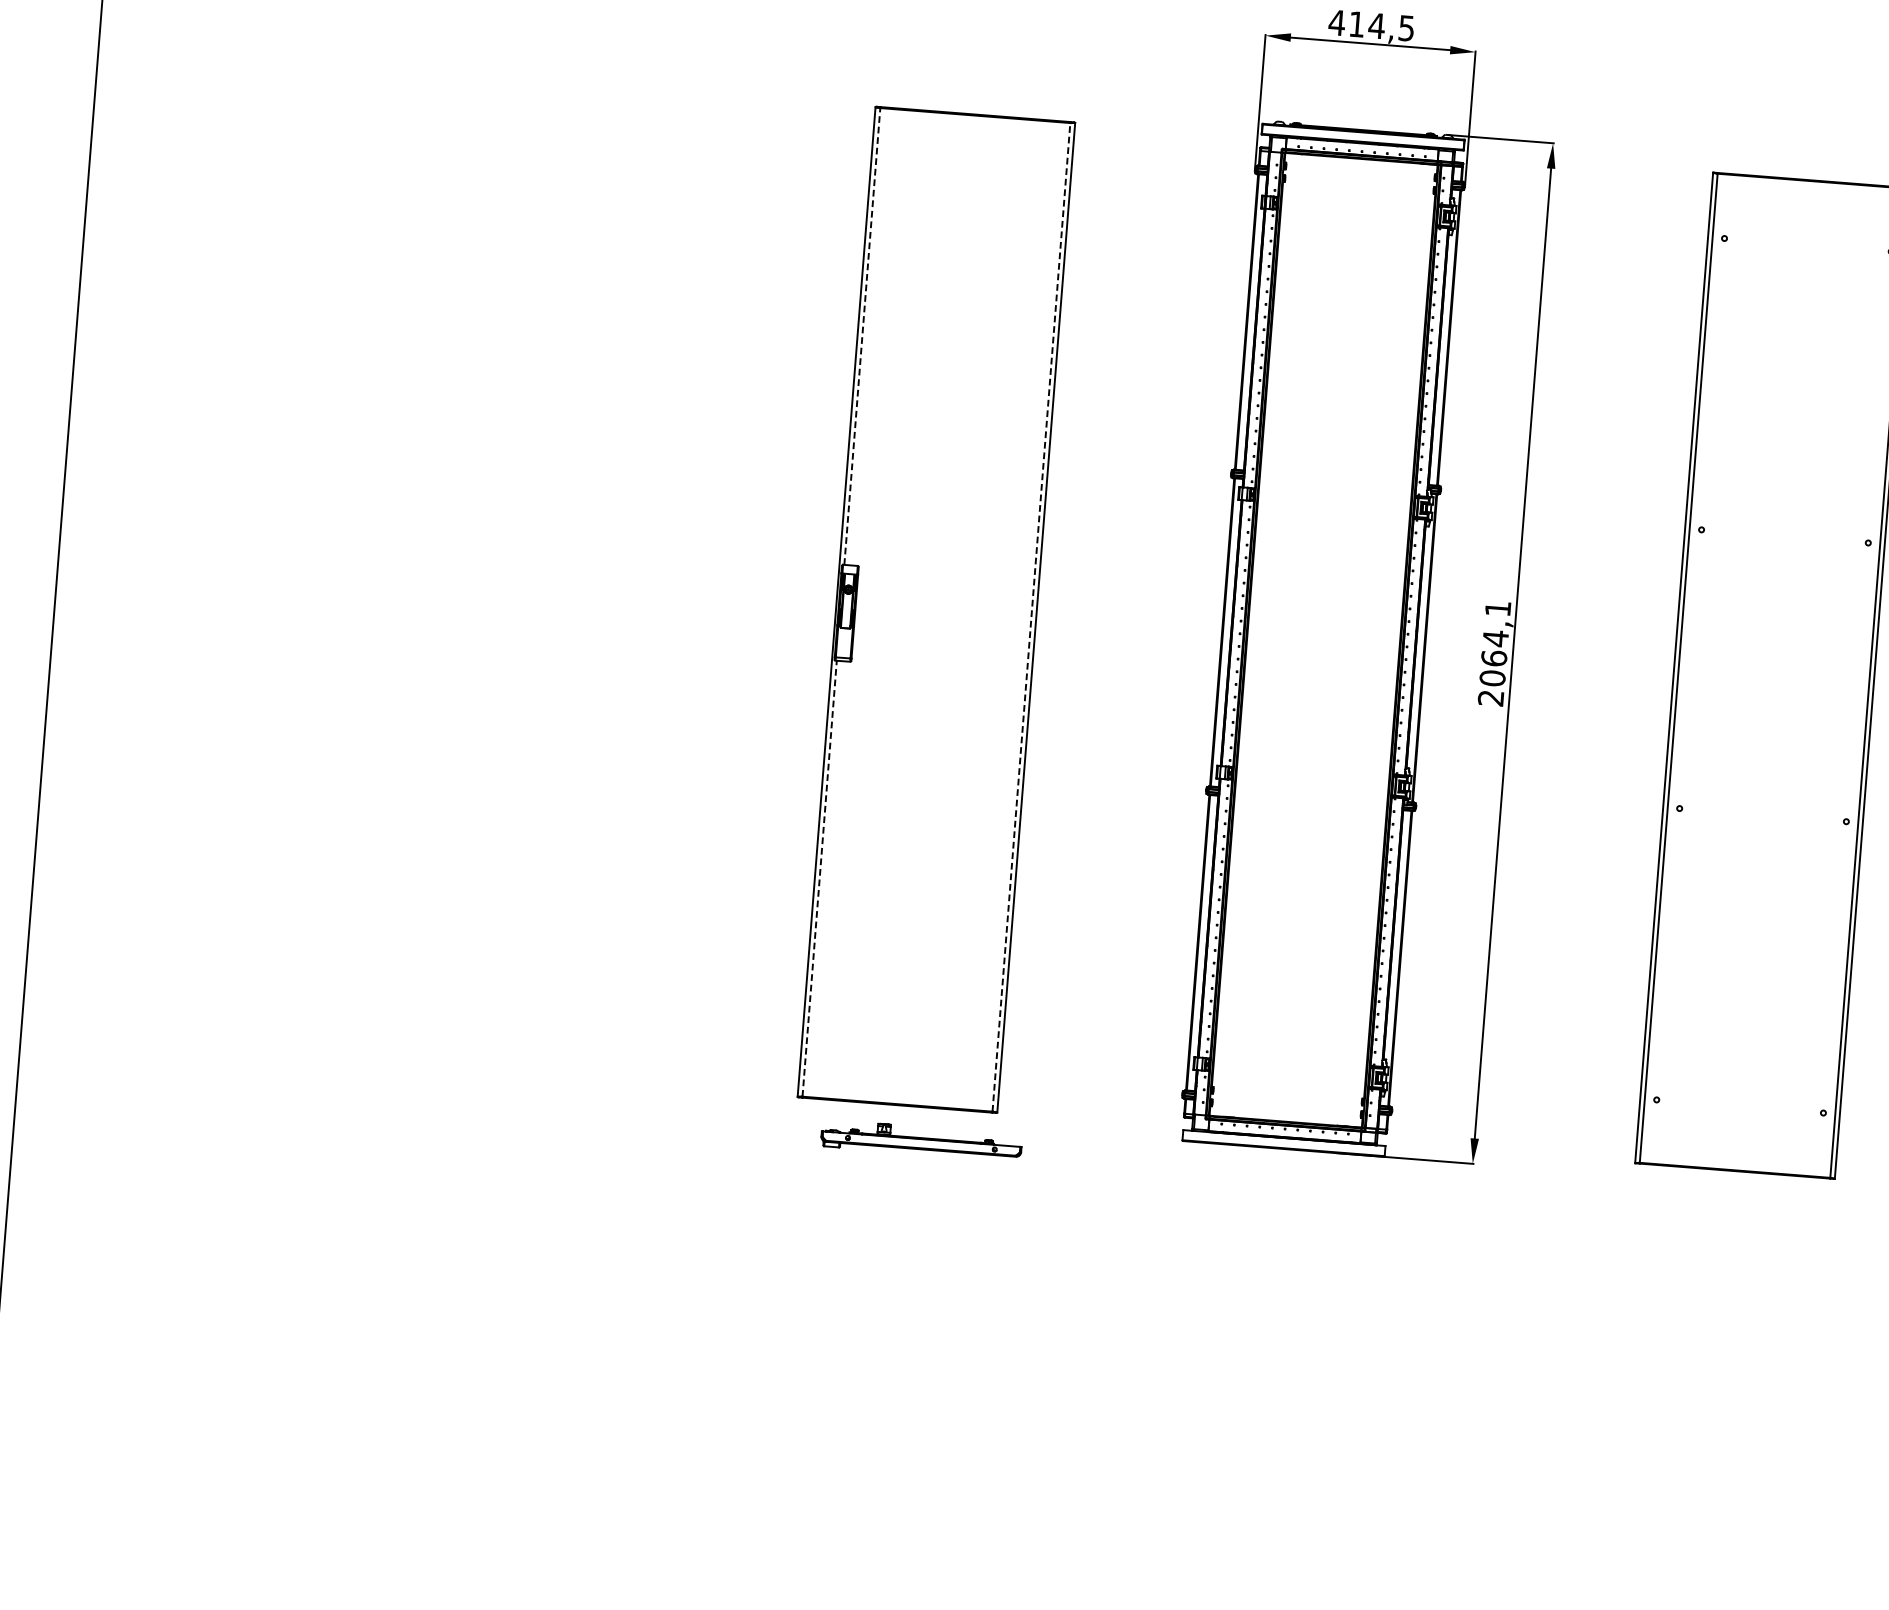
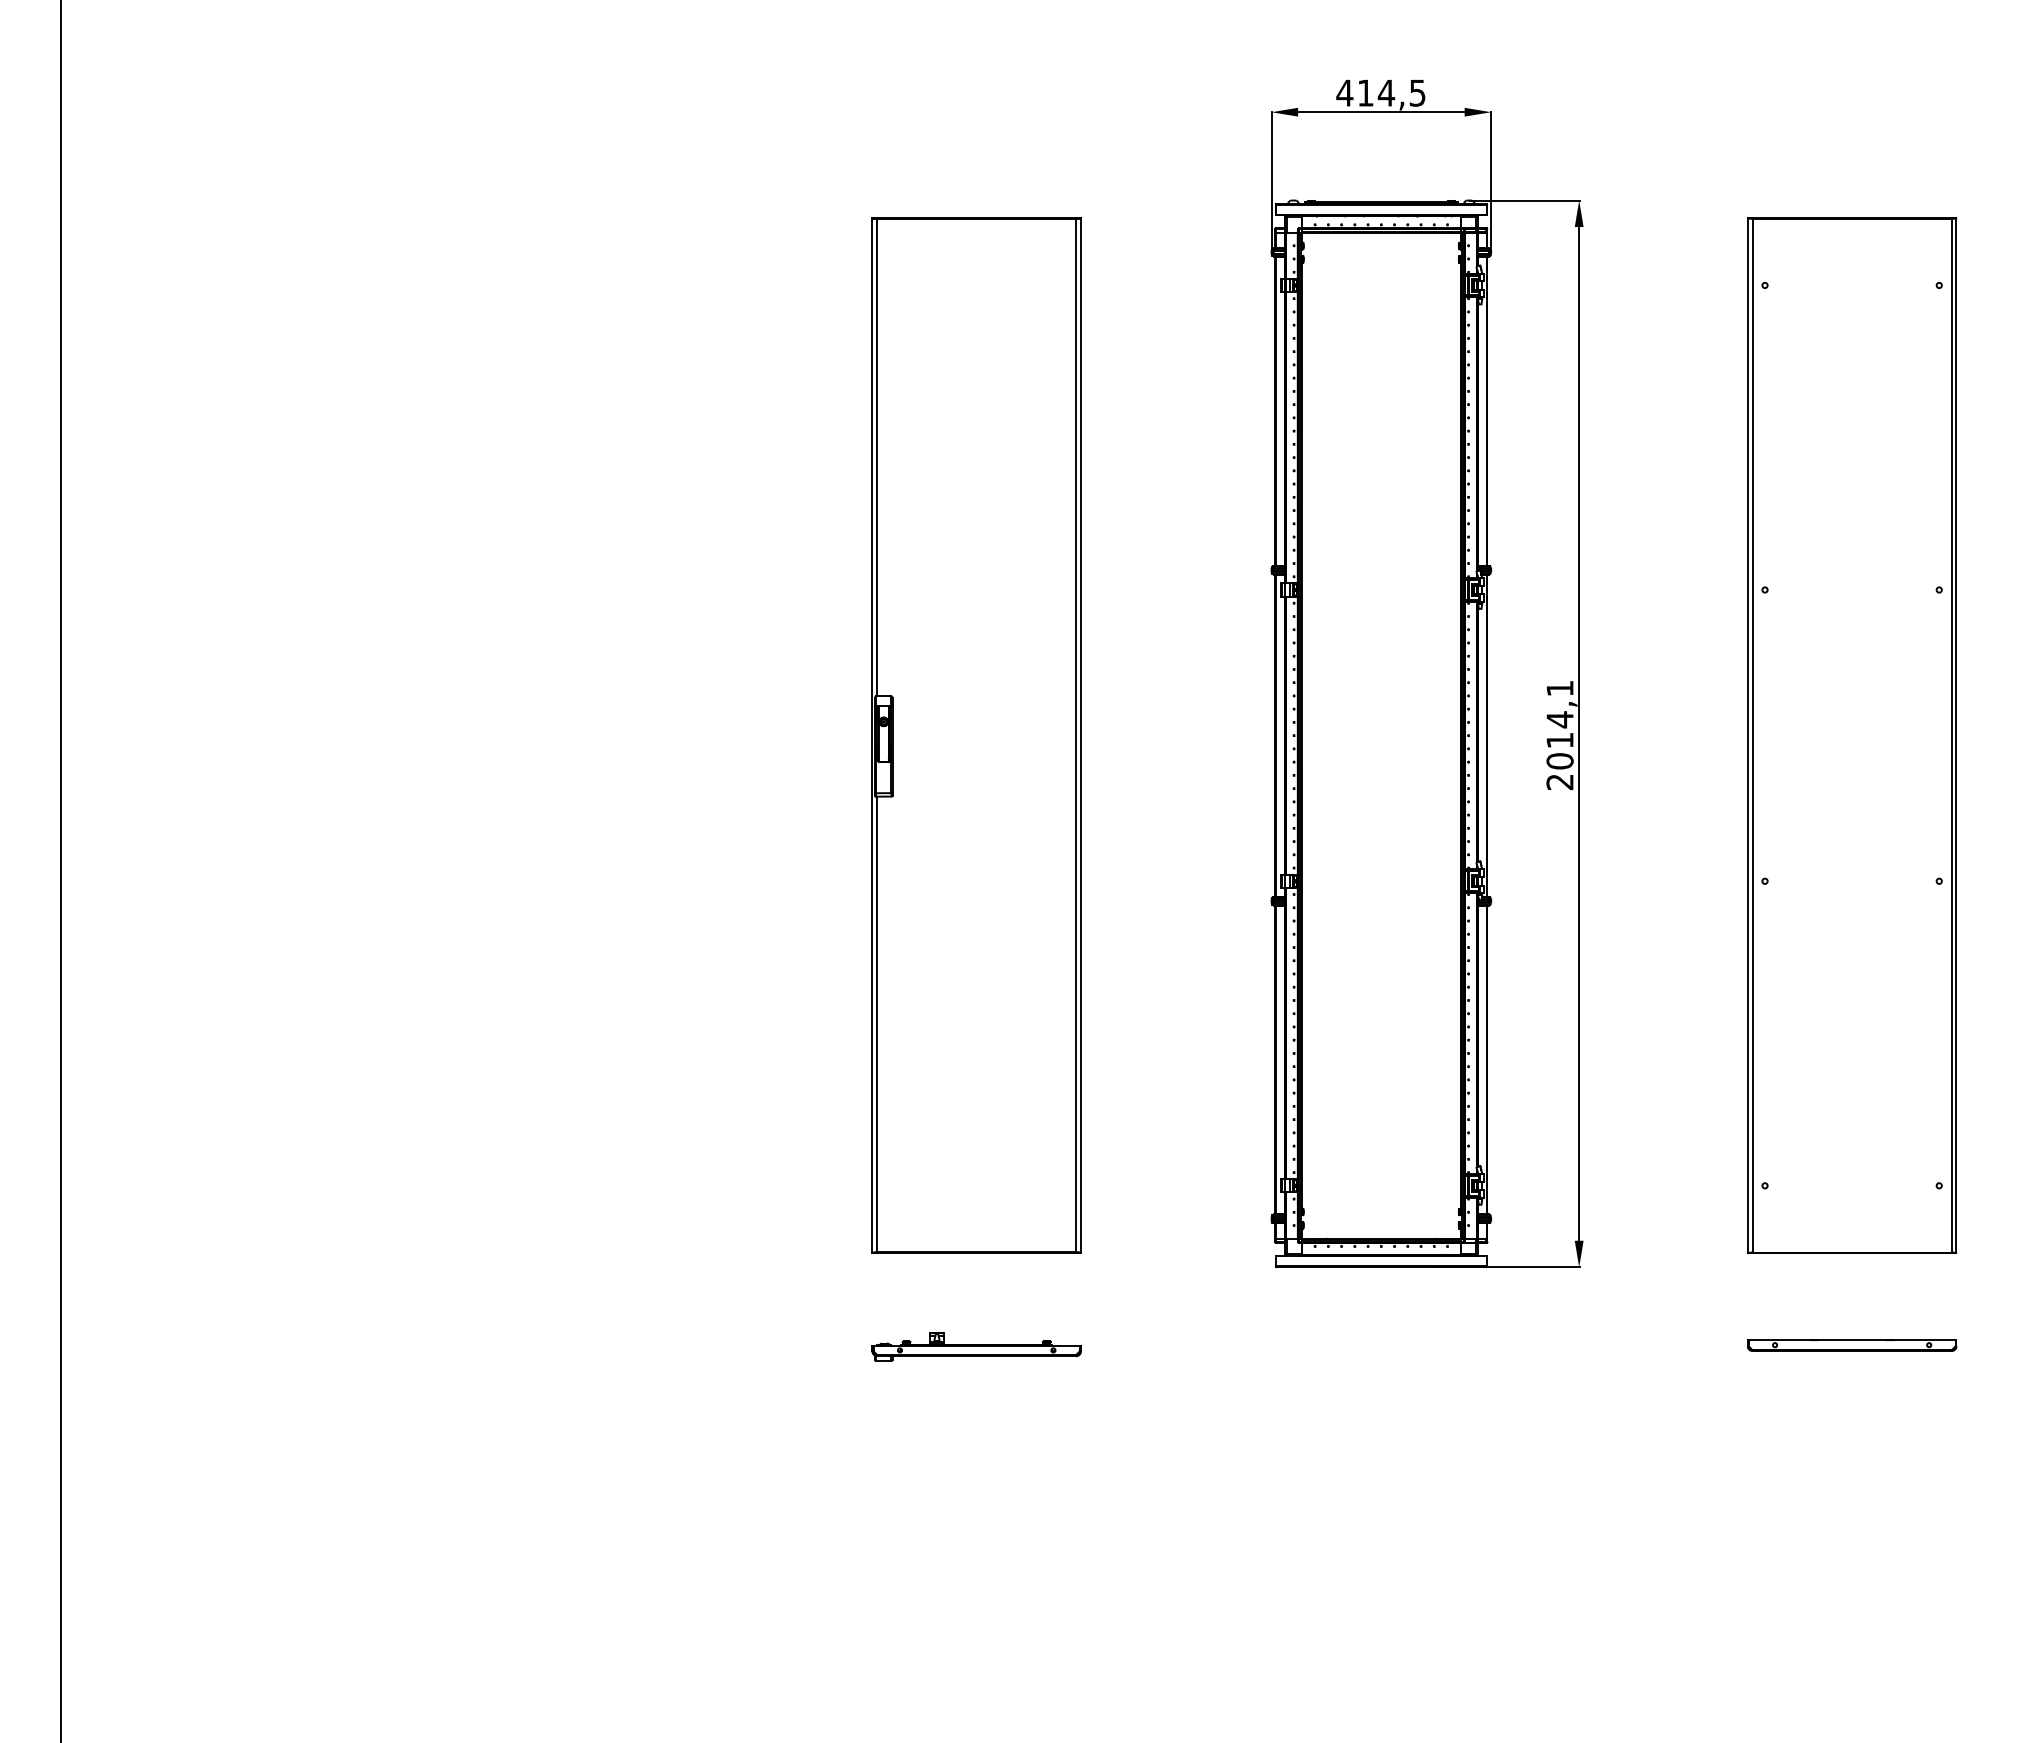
line: (862, 336) -> (877, 457), dashed -> solid
line: (1031, 617) -> (1076, 735), dashed -> solid
text: (1493, 658) -> (1559, 740), 2064,1 -> 2014,1
line: (819, 878) -> (877, 1024), dashed -> solid
part: (921, 1139) -> (976, 1346), moved
part: (1728, 1259) -> (1852, 1345), added

